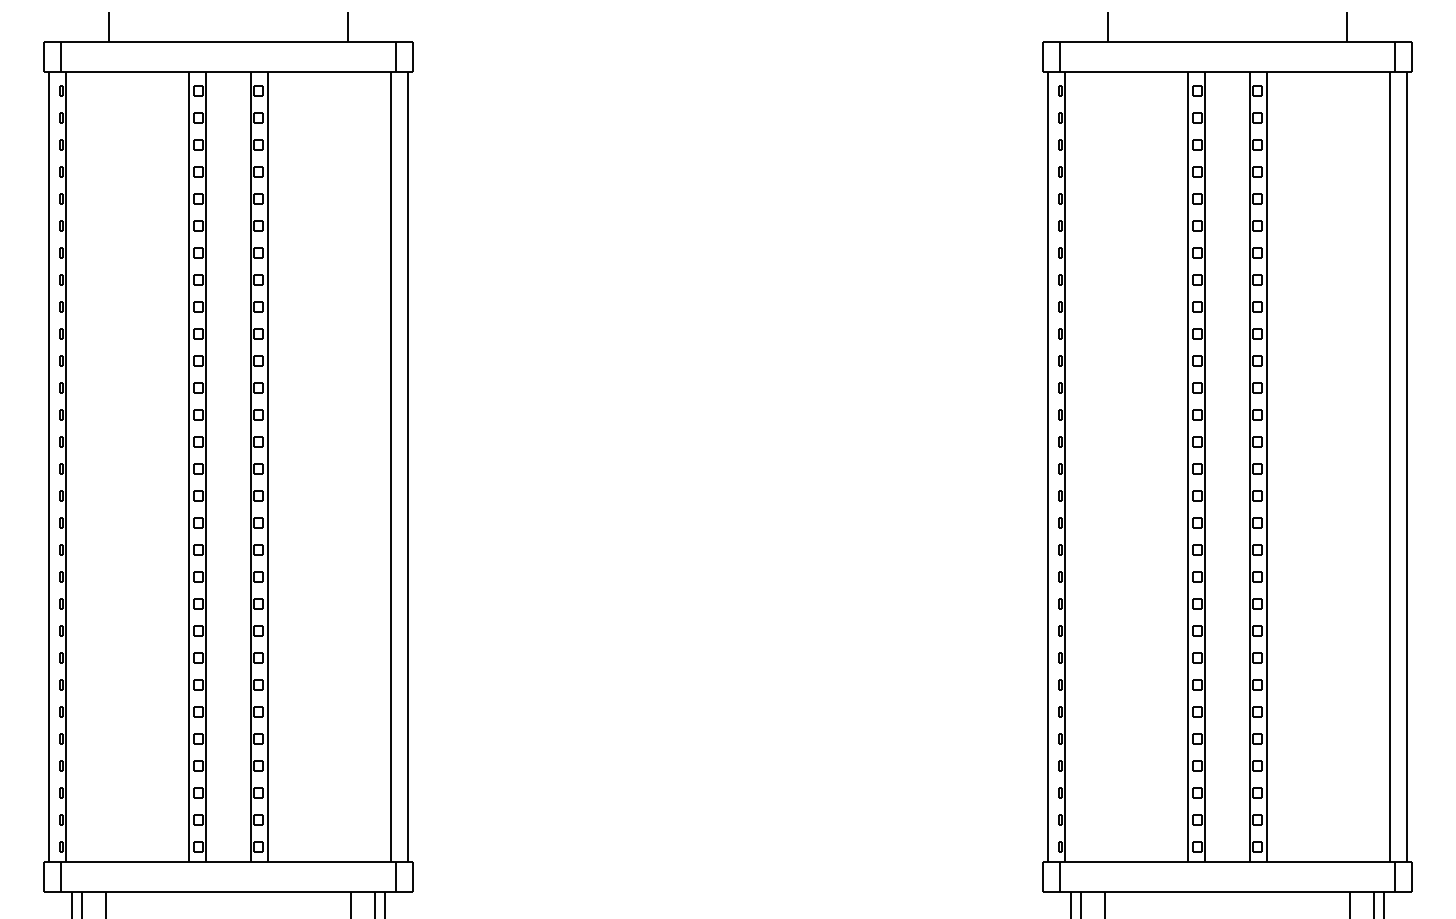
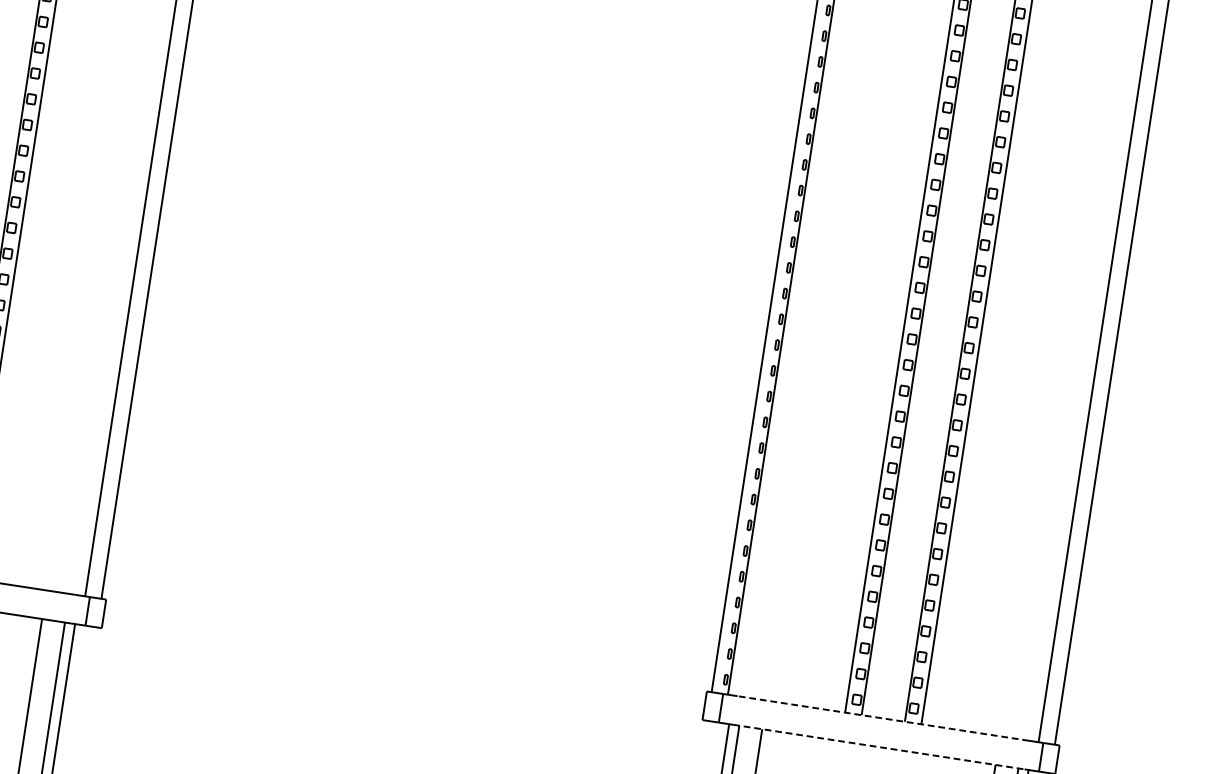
line: (1227, 861) -> (883, 718), solid -> dashed
line: (1227, 891) -> (878, 747), solid -> dashed

